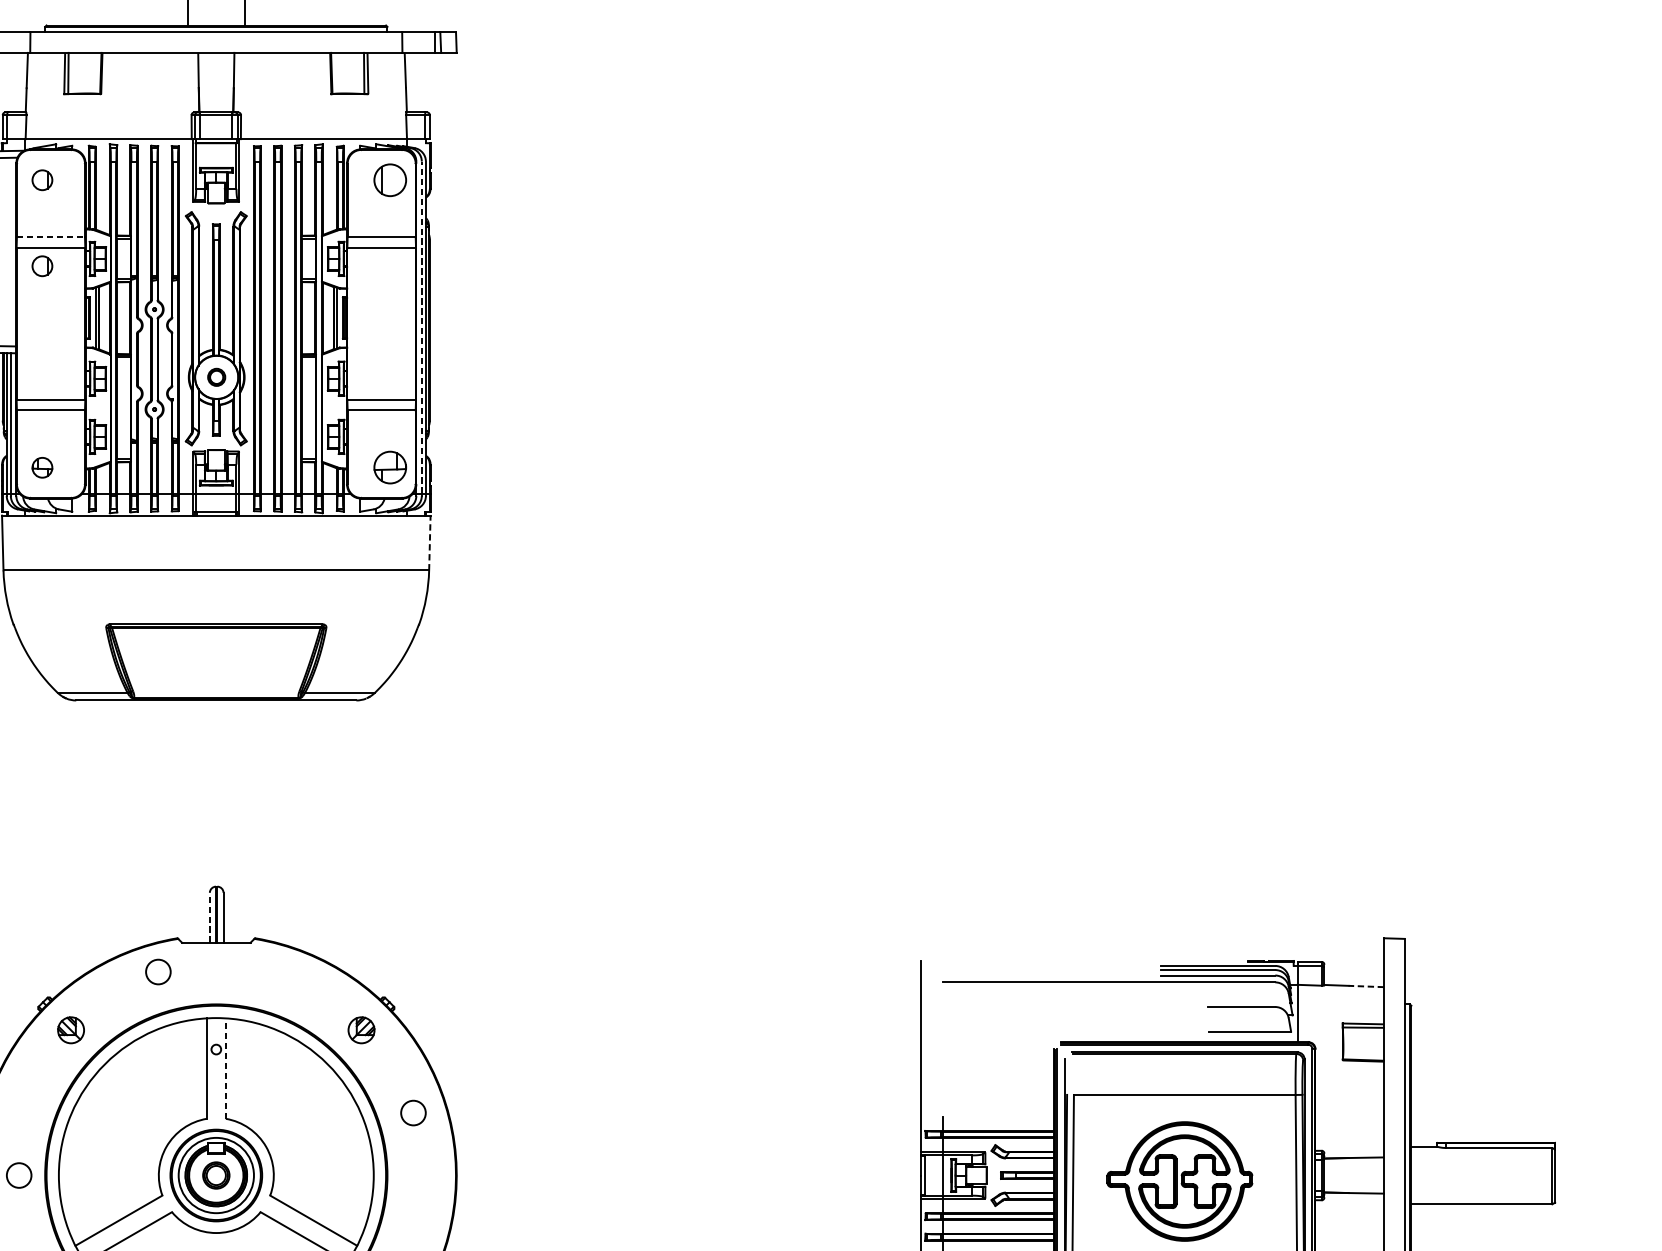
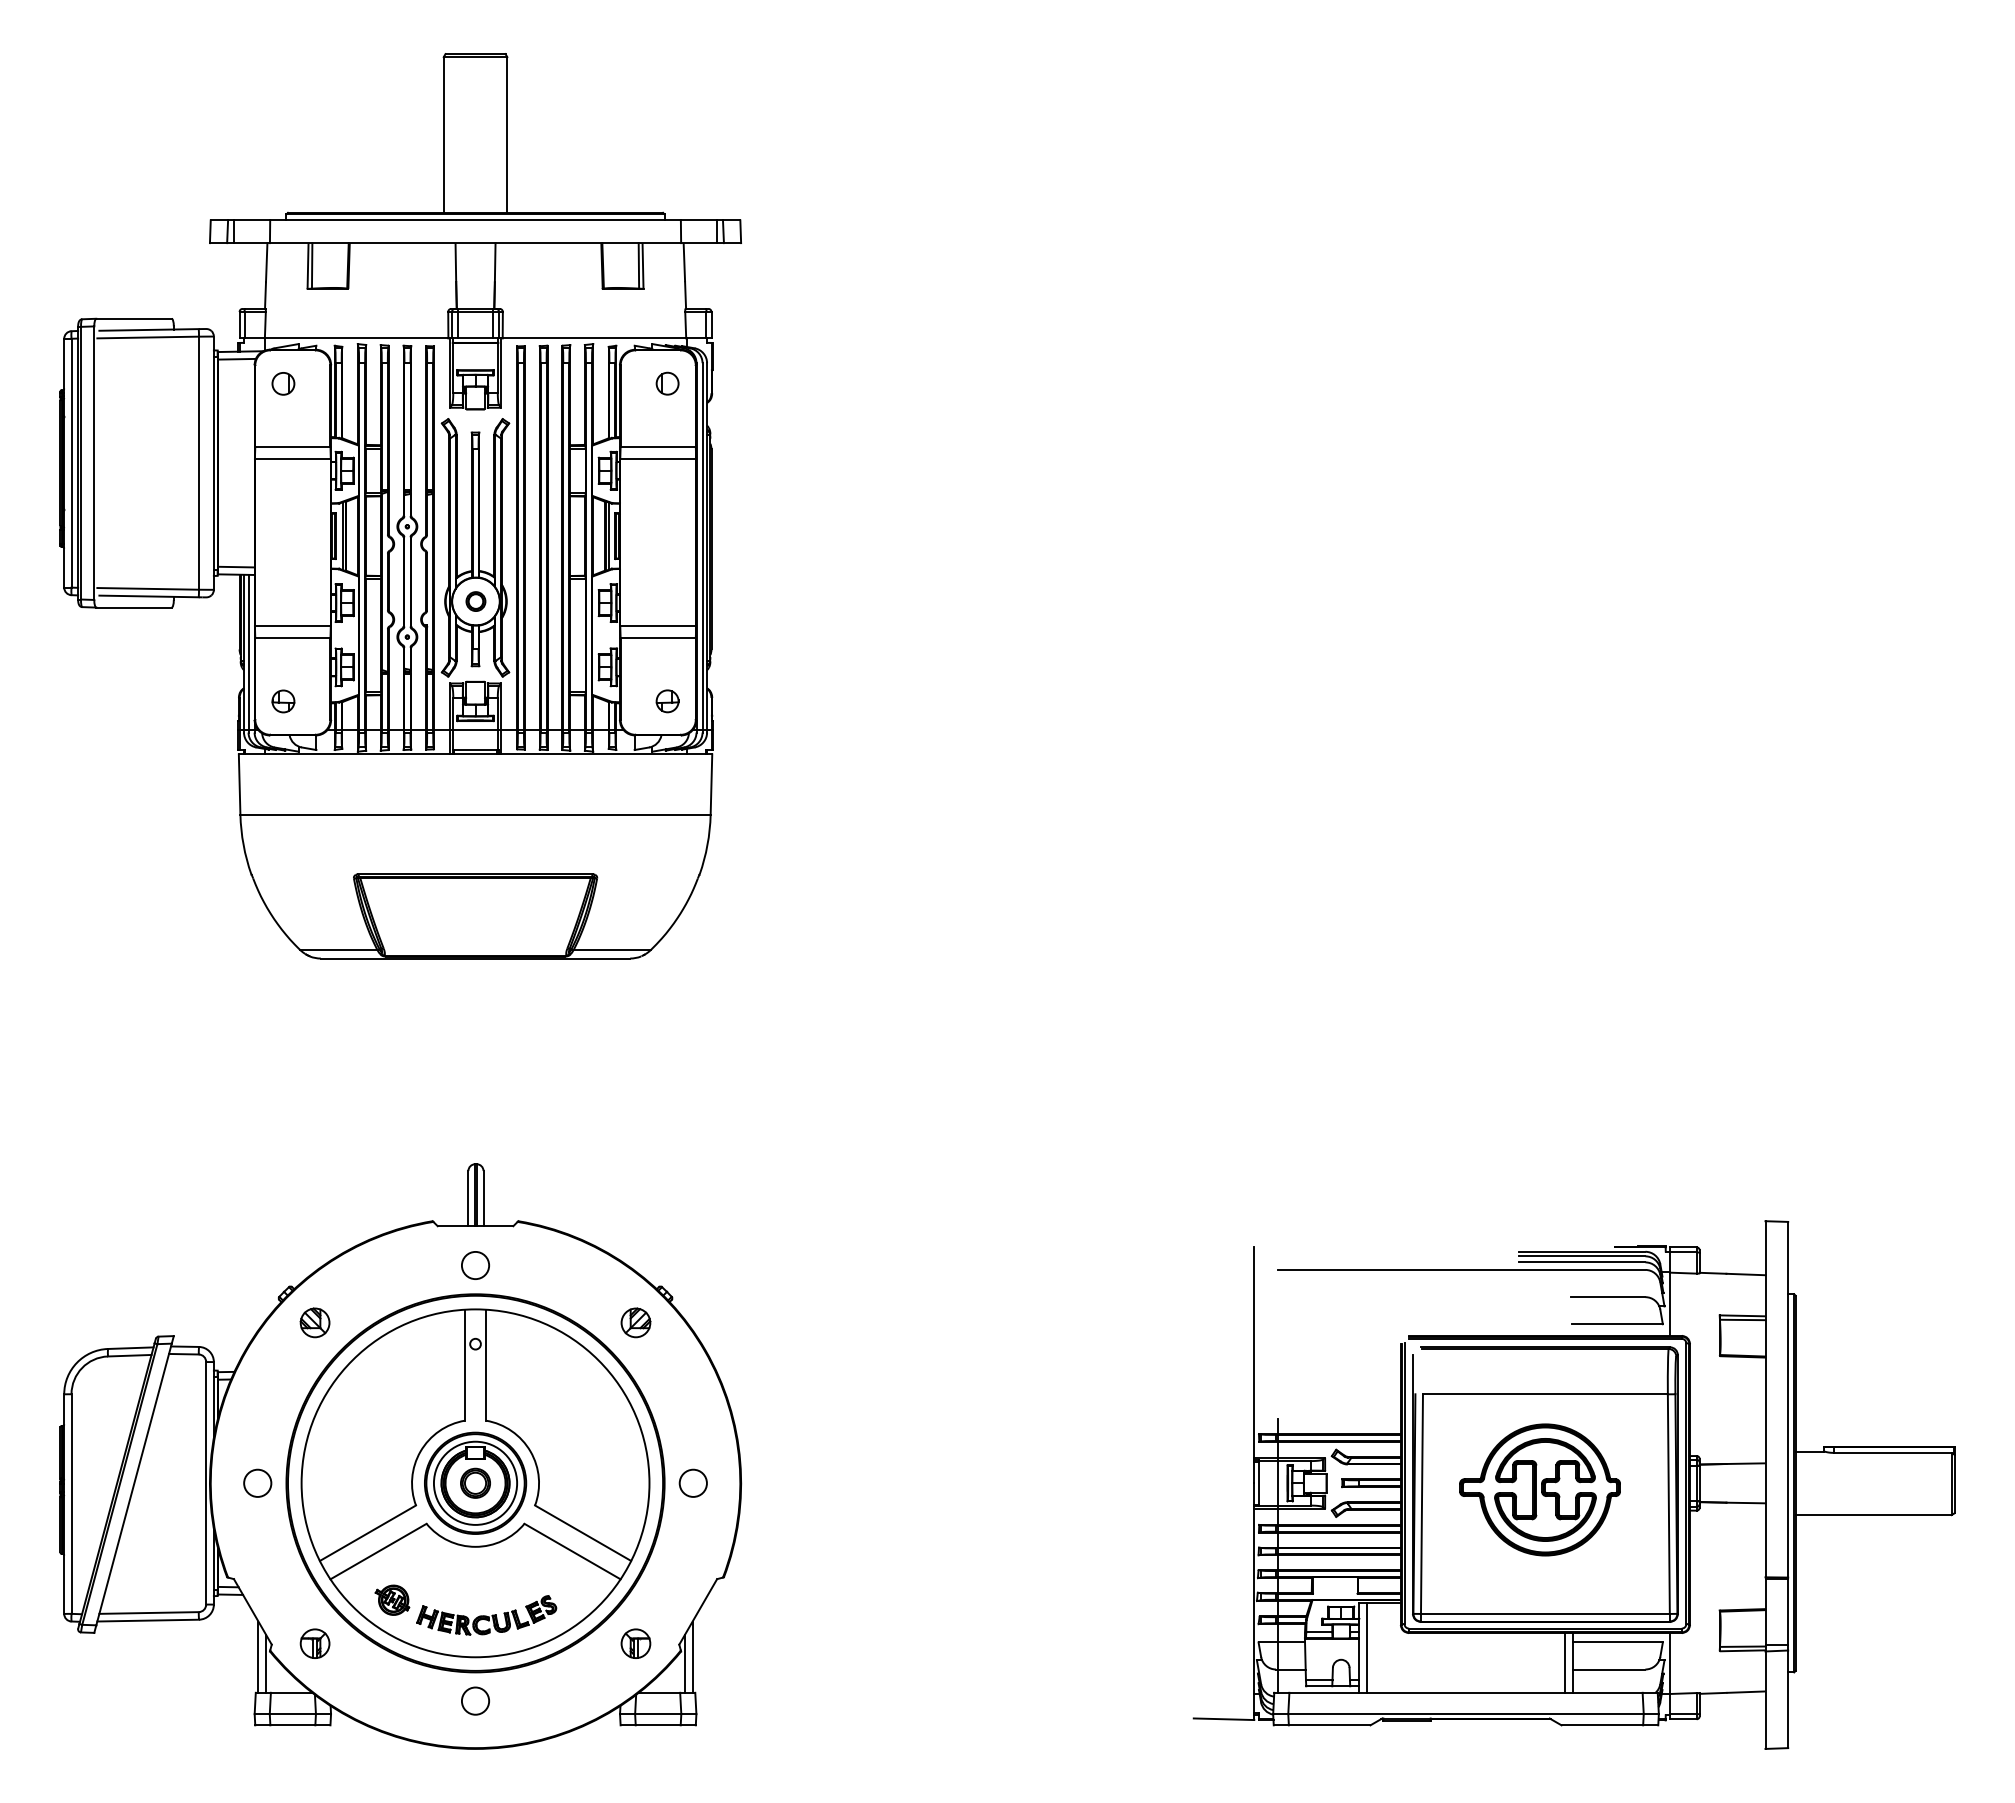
part: (390, 179) -> (667, 383), size x0.62
line: (50, 237) -> (292, 447), dashed -> solid
part: (42, 265) -> (283, 478), removed
line: (421, 327) -> (702, 546), dashed -> solid
part: (390, 467) -> (667, 701), size x0.62
line: (429, 542) -> (711, 784), dashed -> solid
line: (209, 917) -> (468, 1198), dashed -> solid
circle: (158, 972) -> (475, 1265), moved
line: (1365, 986) -> (1745, 1274), dashed -> solid
line: (226, 1067) -> (486, 1364), dashed -> solid
circle: (412, 1112) -> (692, 1482), moved

